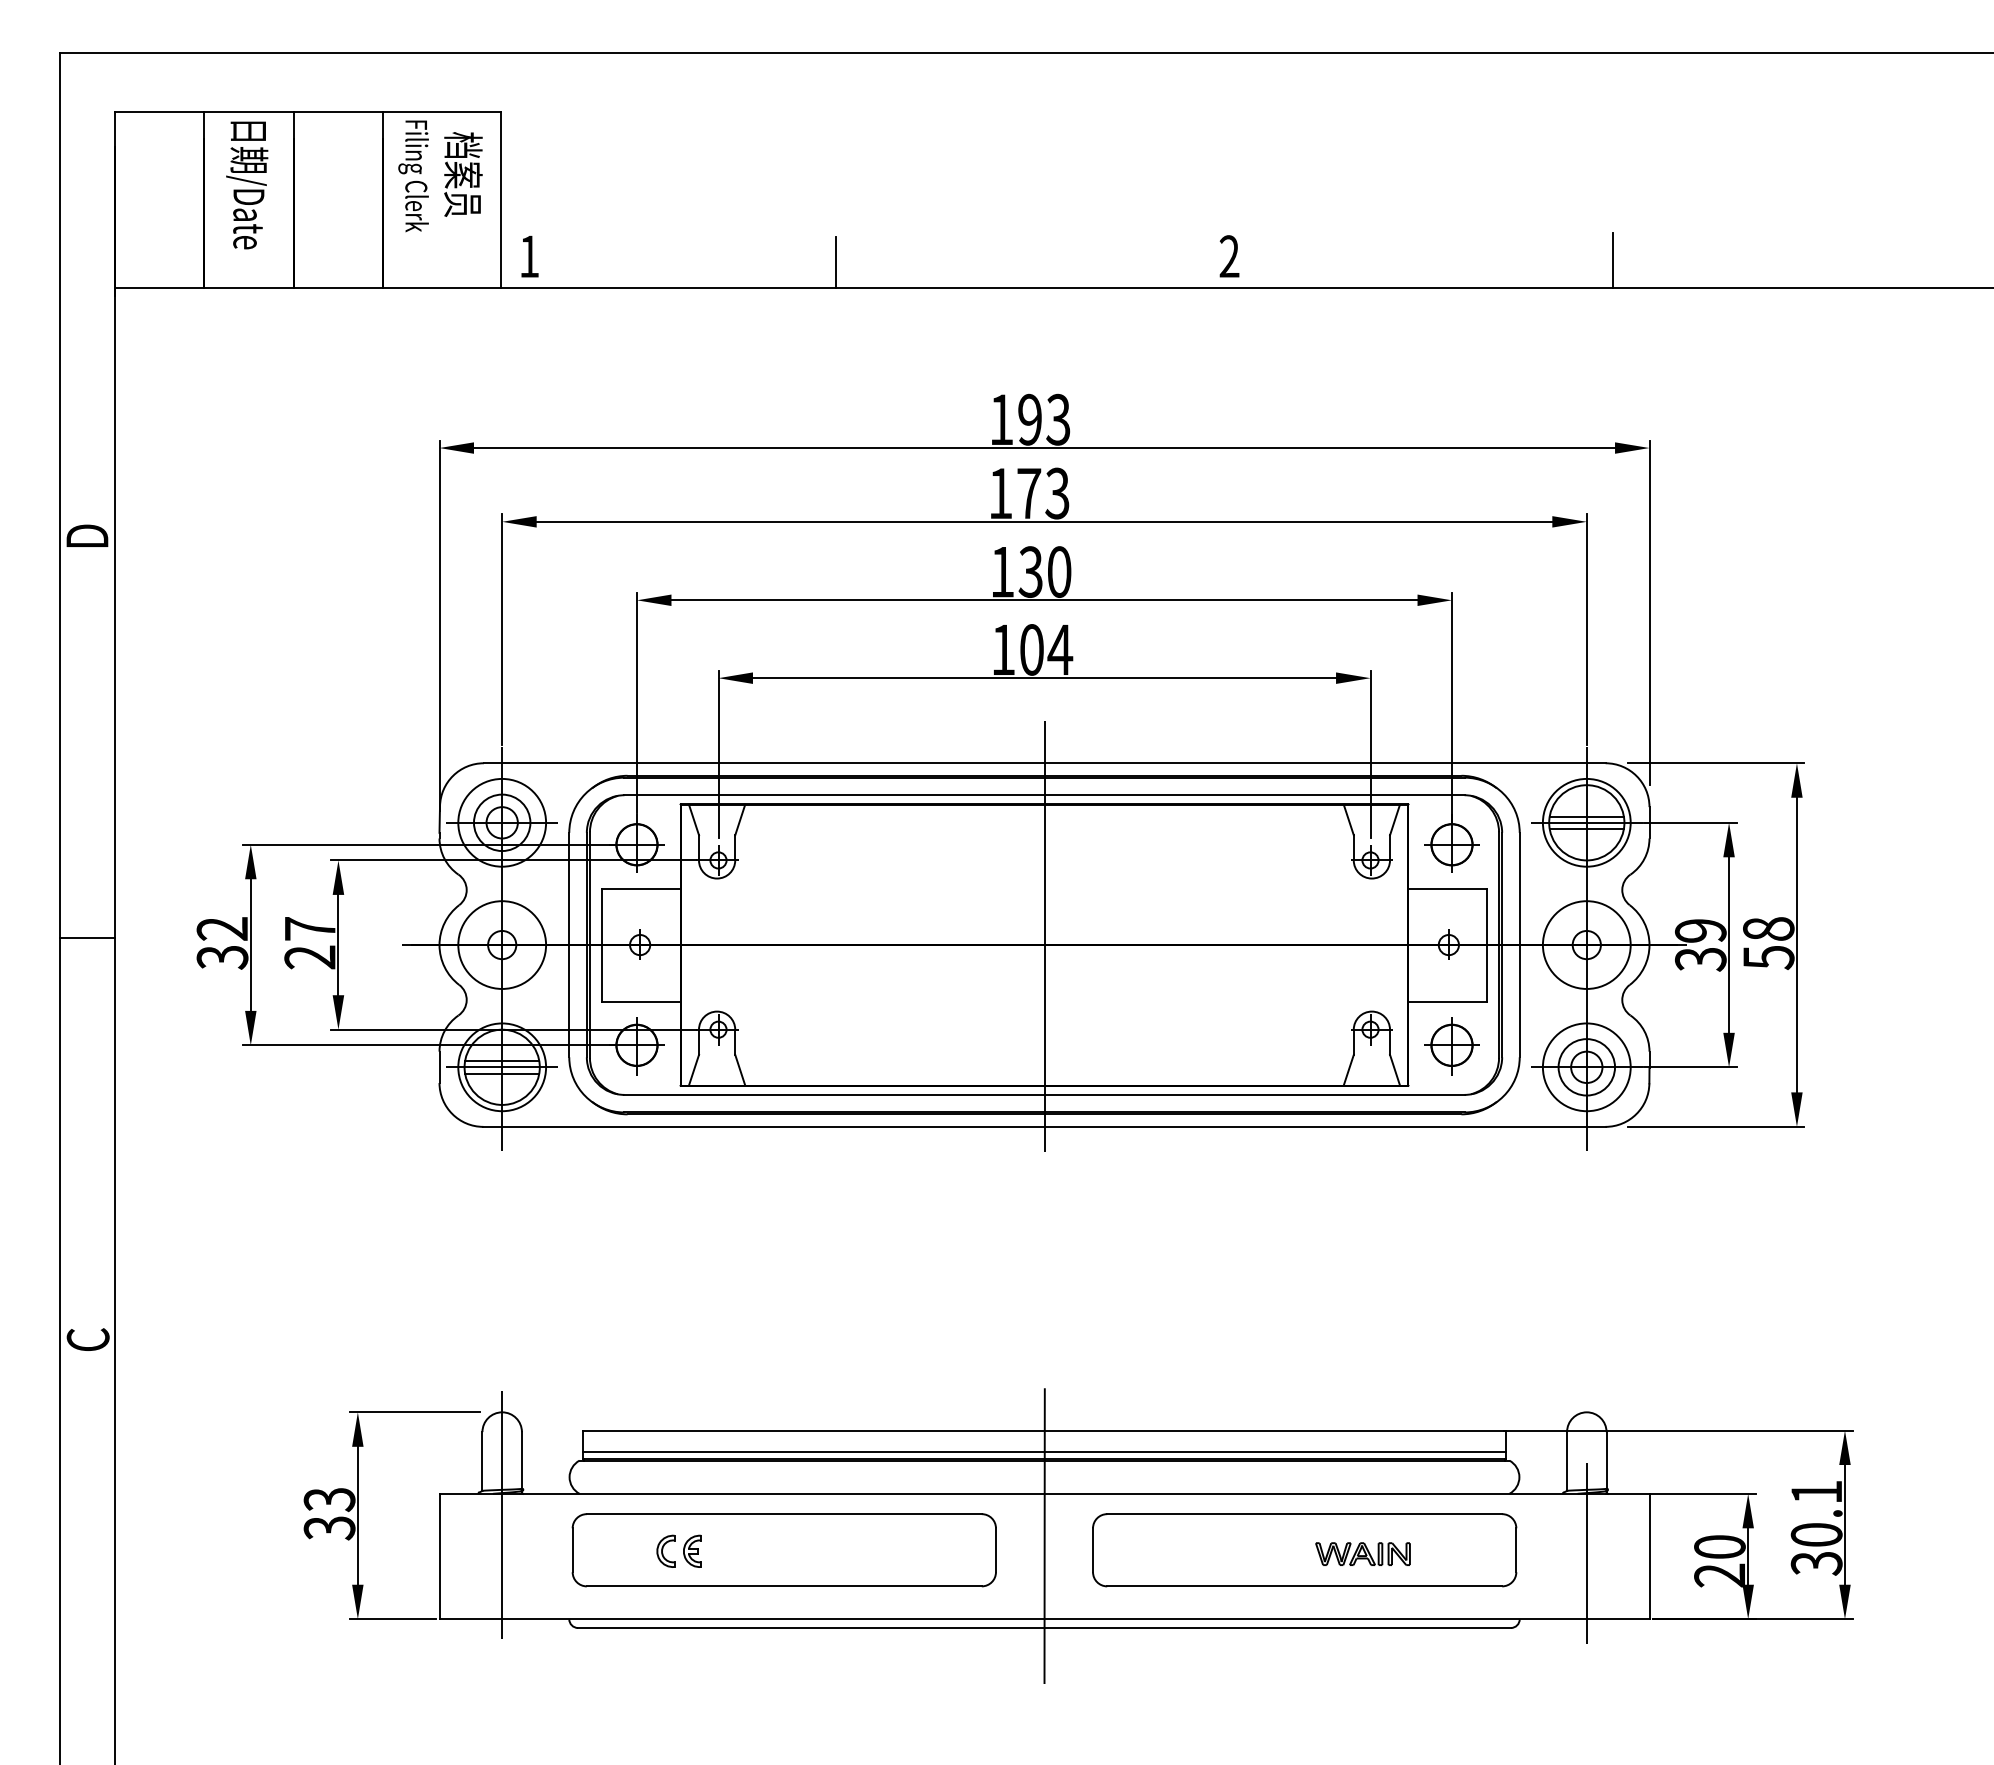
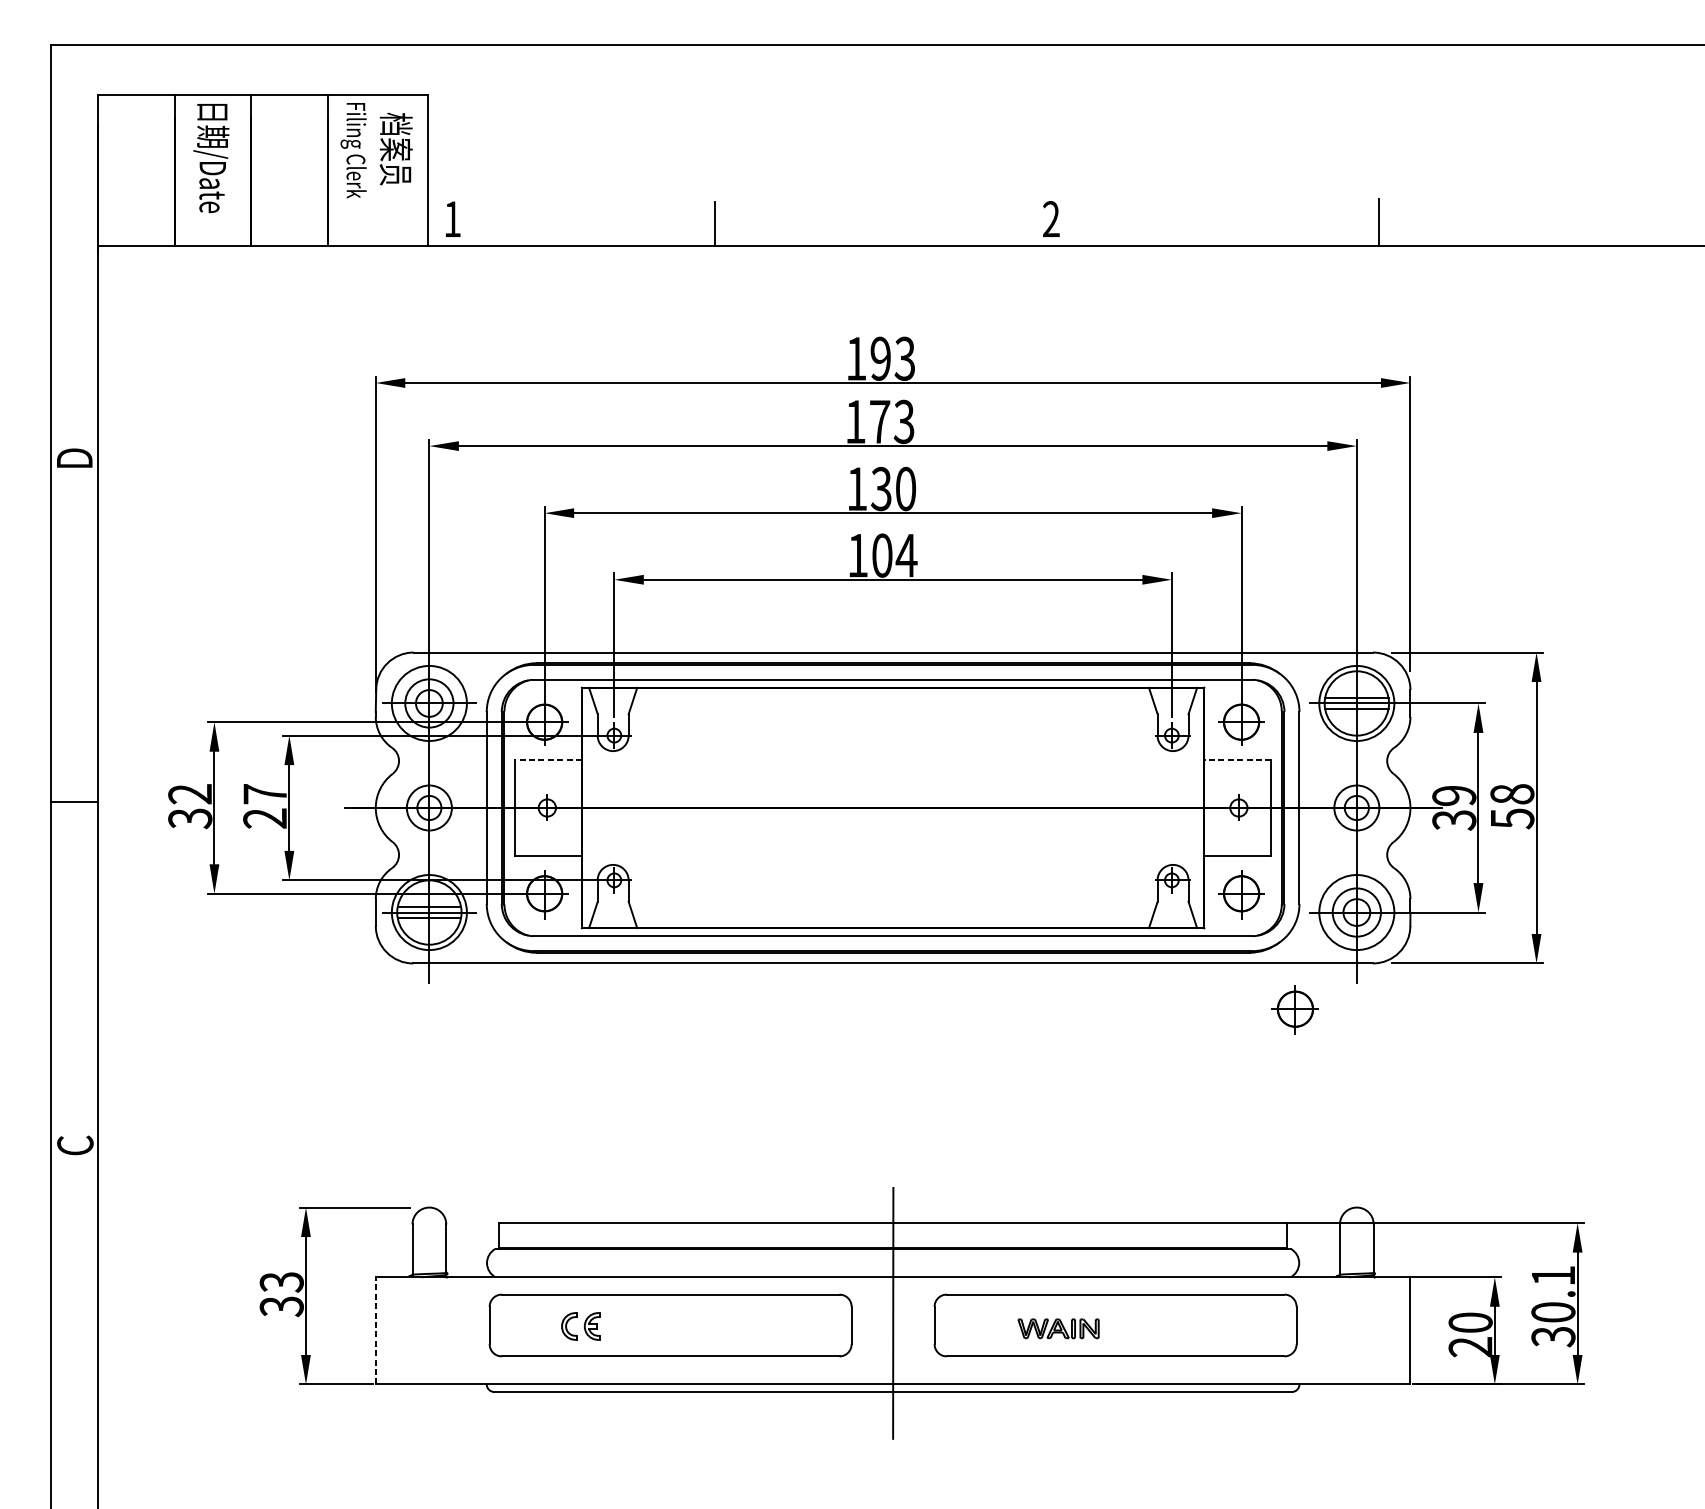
line: (640, 888) -> (547, 759), solid -> dashed
line: (1447, 888) -> (1237, 759), solid -> dashed
line: (1044, 936) -> (893, 800), removed
circle: (502, 944) -> (429, 807), size x0.6
circle: (1586, 944) -> (1356, 807), size x0.6
part: (1514, 1181) -> (1295, 1010), added
line: (1044, 1452) -> (893, 1241), removed
line: (502, 1515) -> (429, 1295), removed
part: (1362, 1553) -> (1058, 1328), moved
line: (1586, 1553) -> (1356, 1328), removed
line: (439, 1556) -> (375, 1330), solid -> dashed

